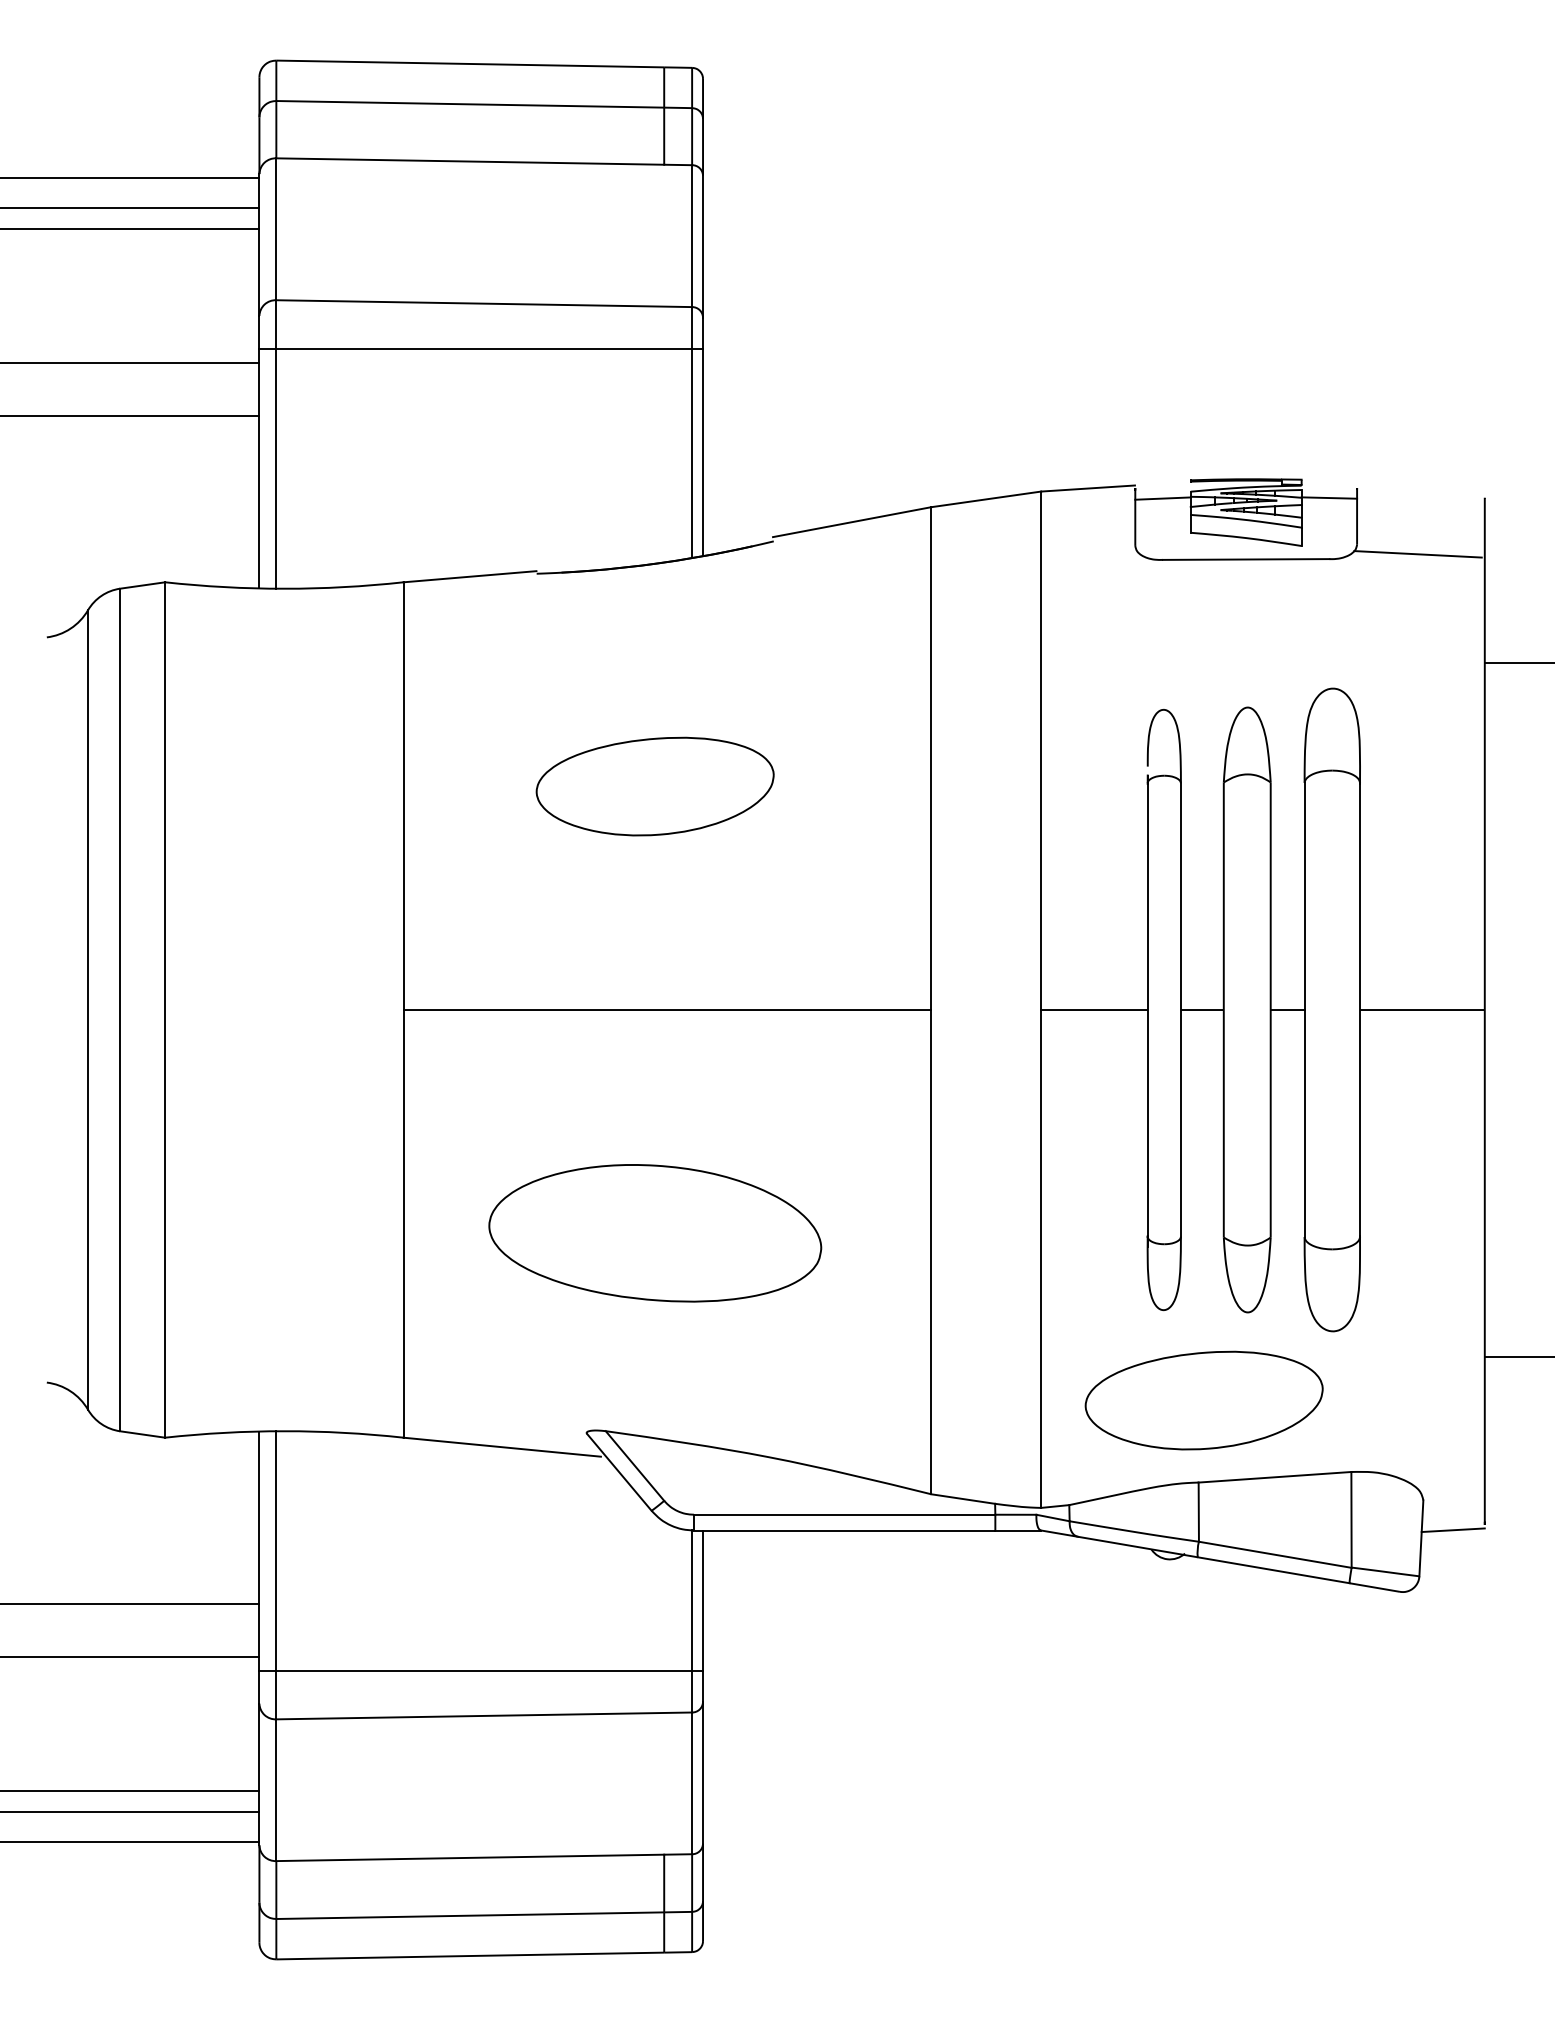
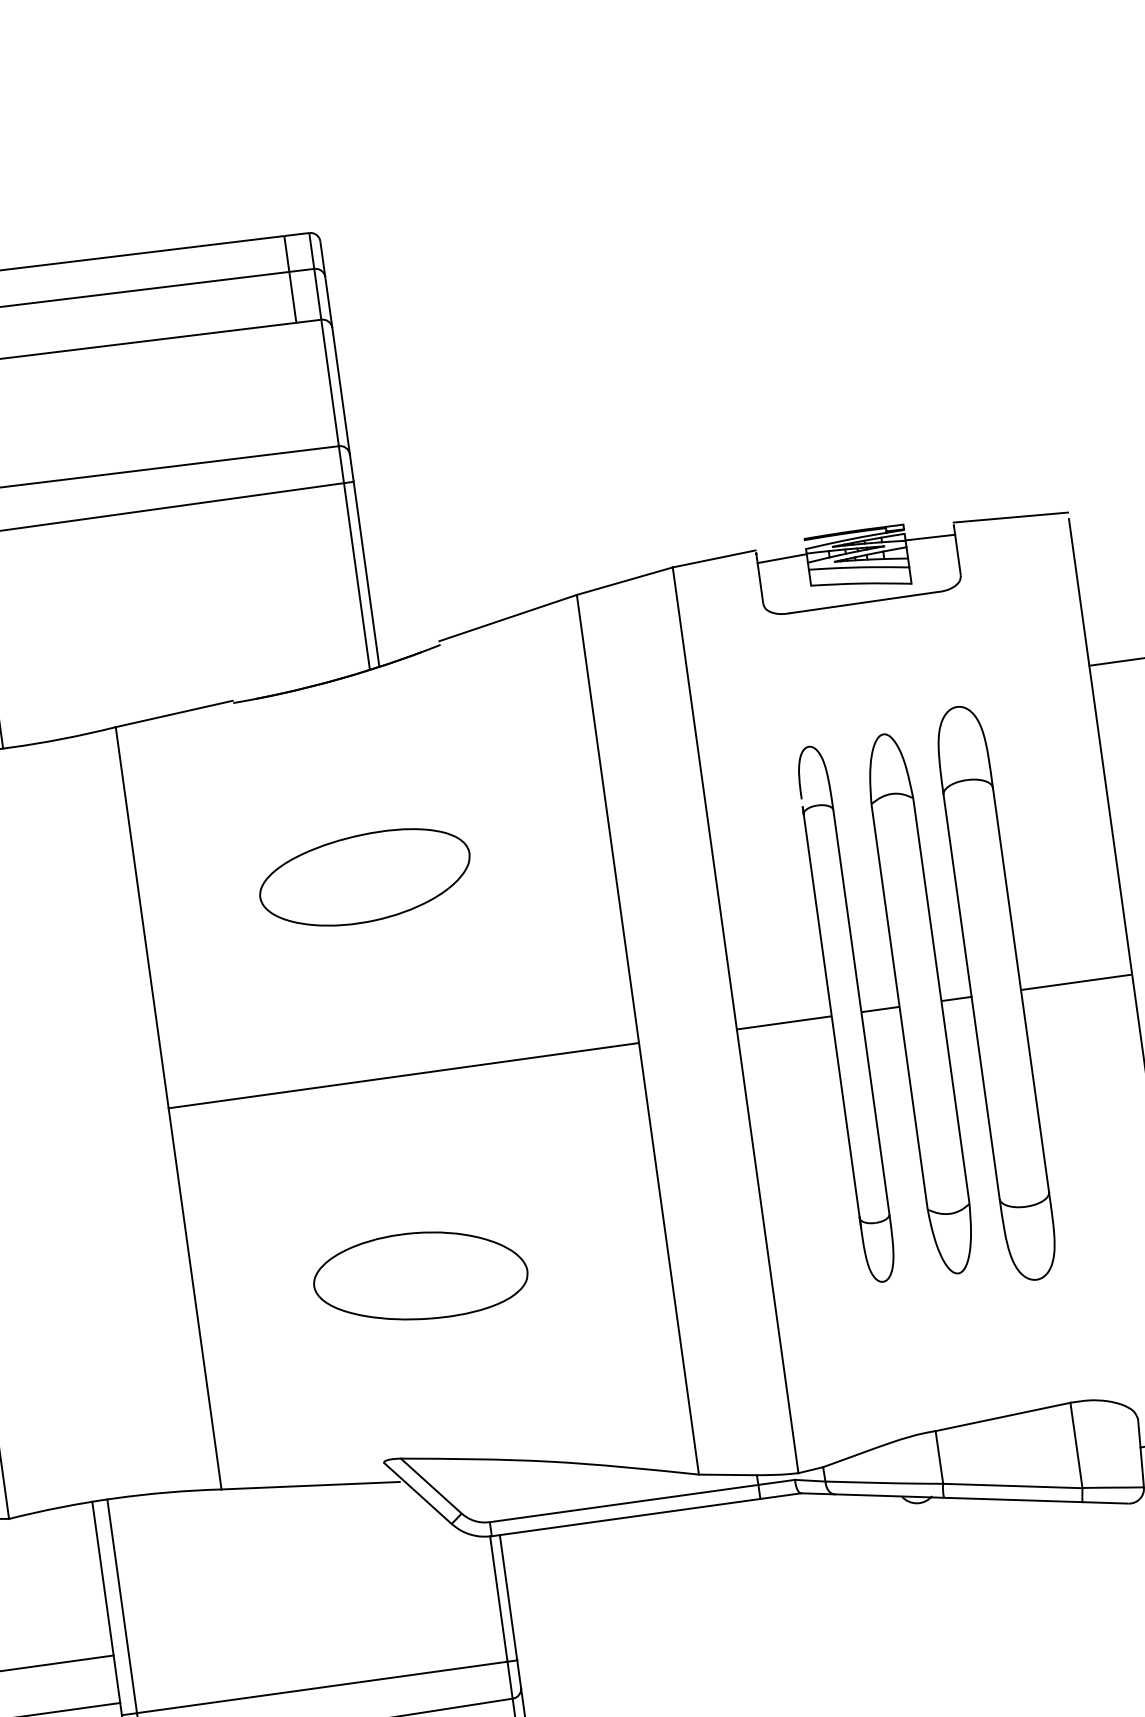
line: (1417, 554) -> (1010, 517), moved
part: (654, 1233) -> (419, 1276), size x0.71
part: (1203, 1400) -> (929, 1357), removed

